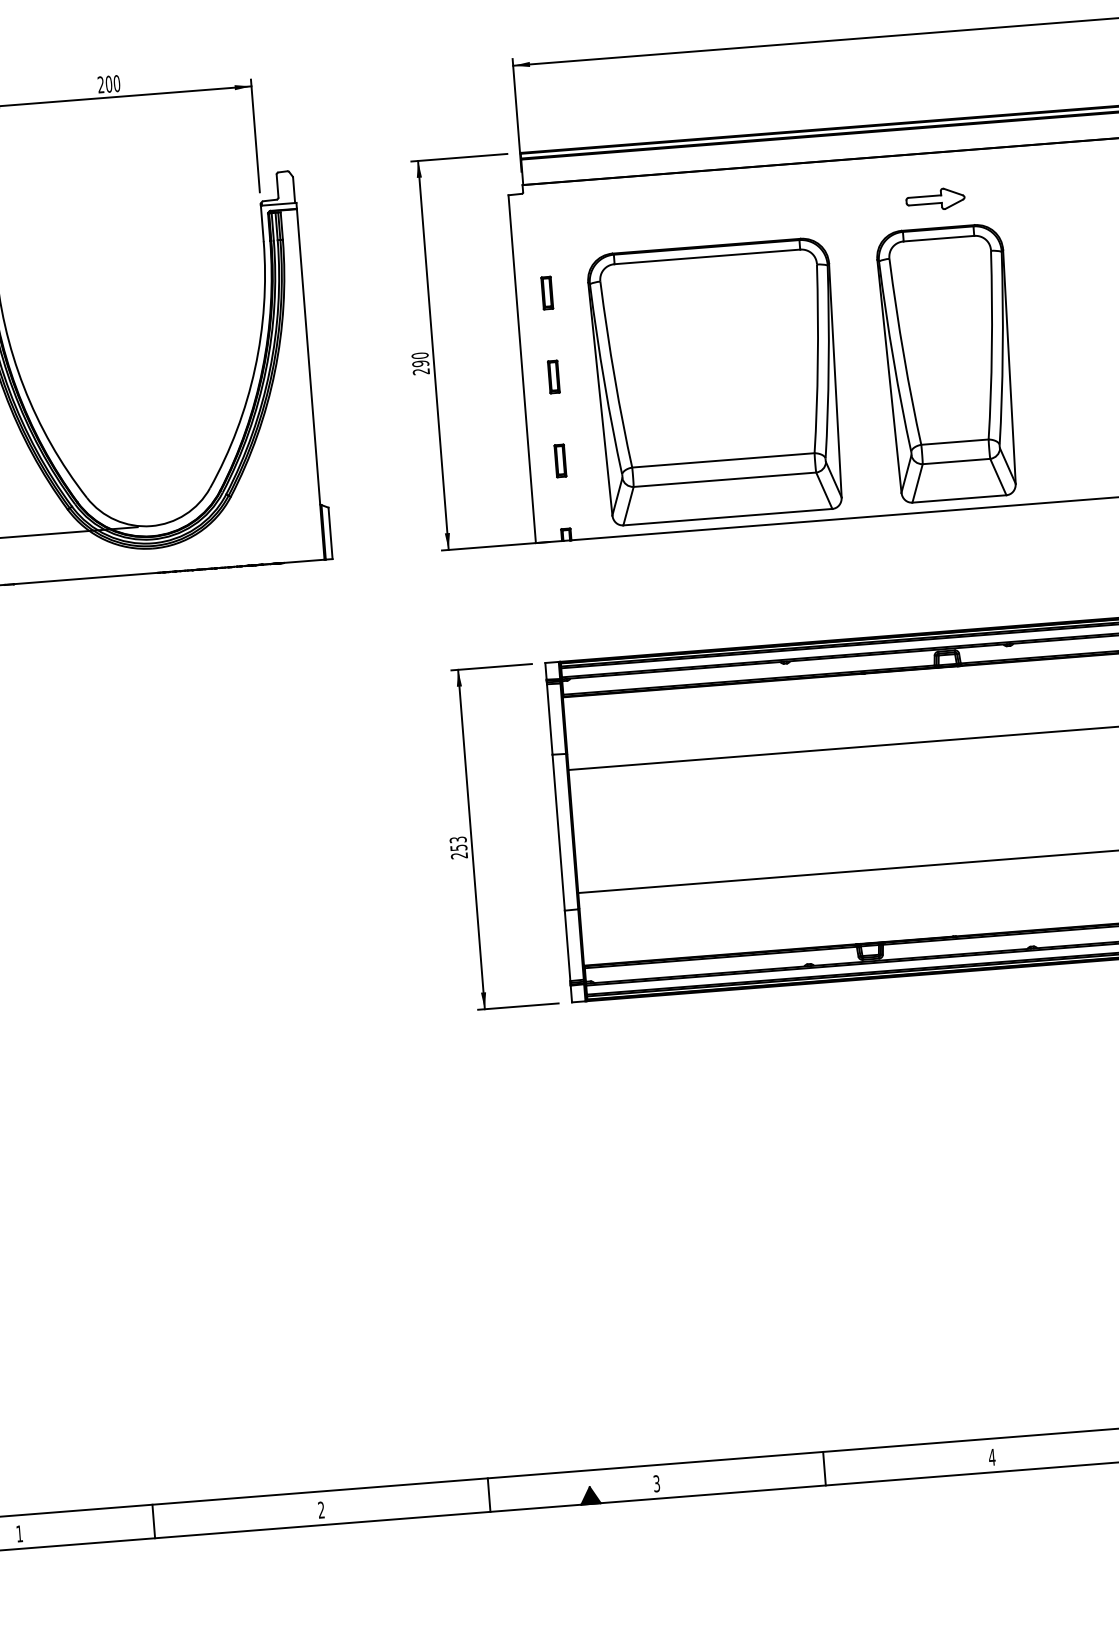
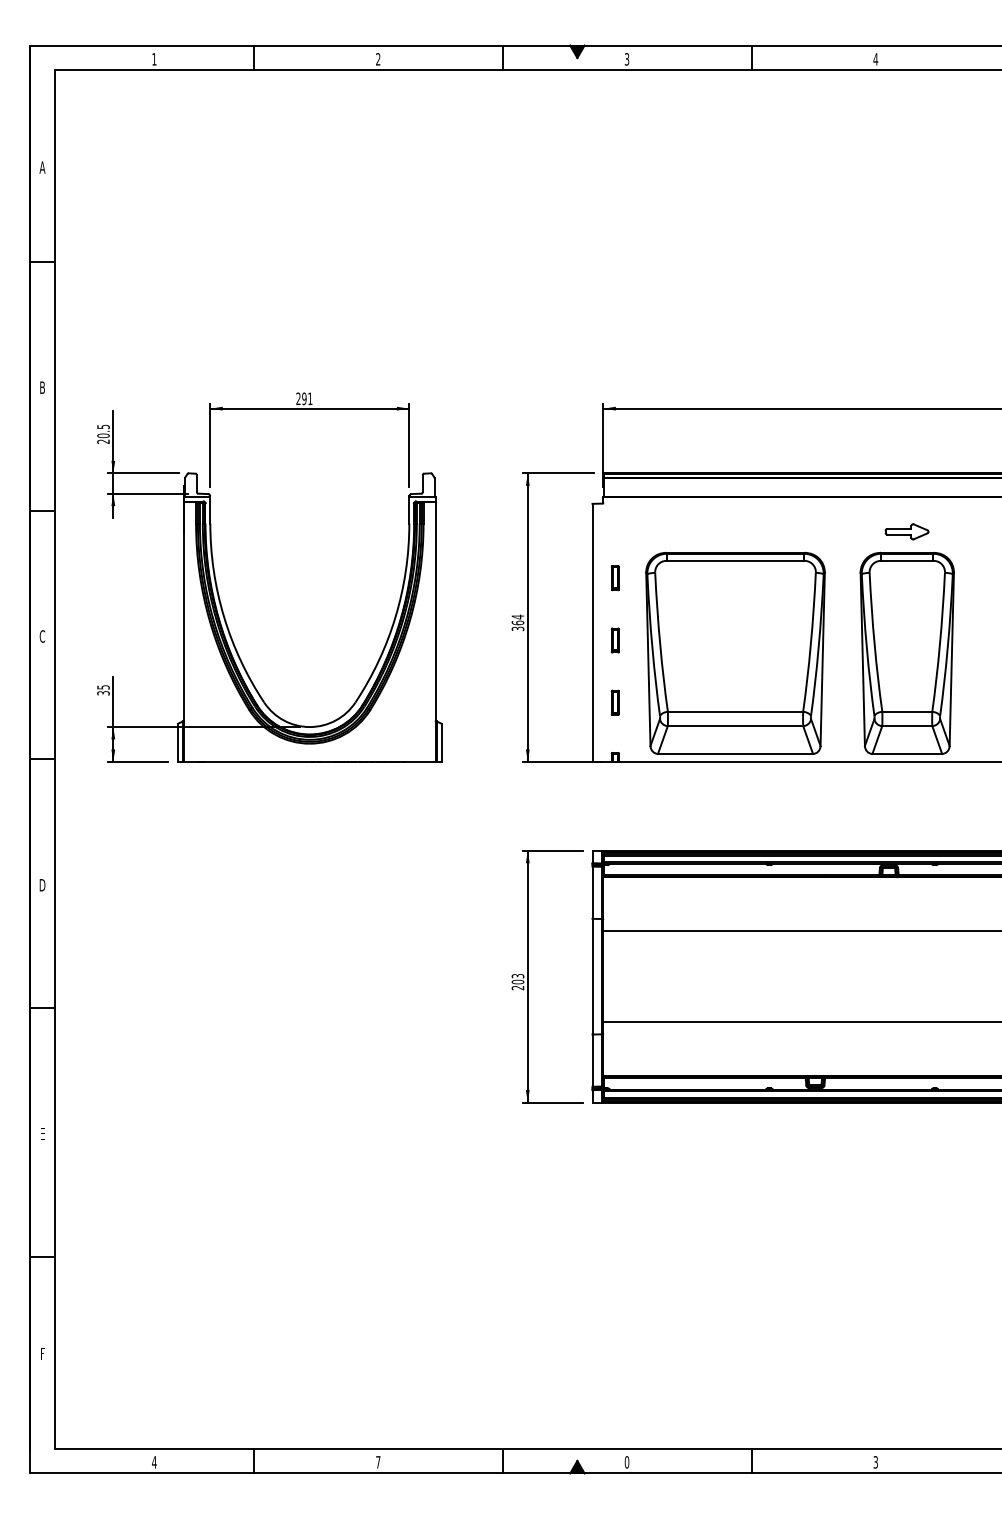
text: (113, 83) -> (307, 398), 200 -> 291
text: (420, 363) -> (517, 622), 290 -> 364
text: (458, 847) -> (517, 981), 253 -> 203
text: (991, 1457) -> (875, 1462), 4 -> 3
text: (656, 1484) -> (626, 1462), 3 -> 0
text: (321, 1510) -> (378, 1462), 2 -> 7
text: (19, 1534) -> (154, 1462), 1 -> 4

